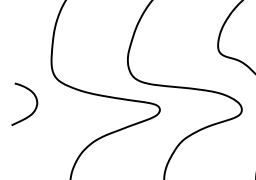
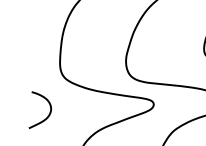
curve: (35, 106) -> (49, 112), moved

